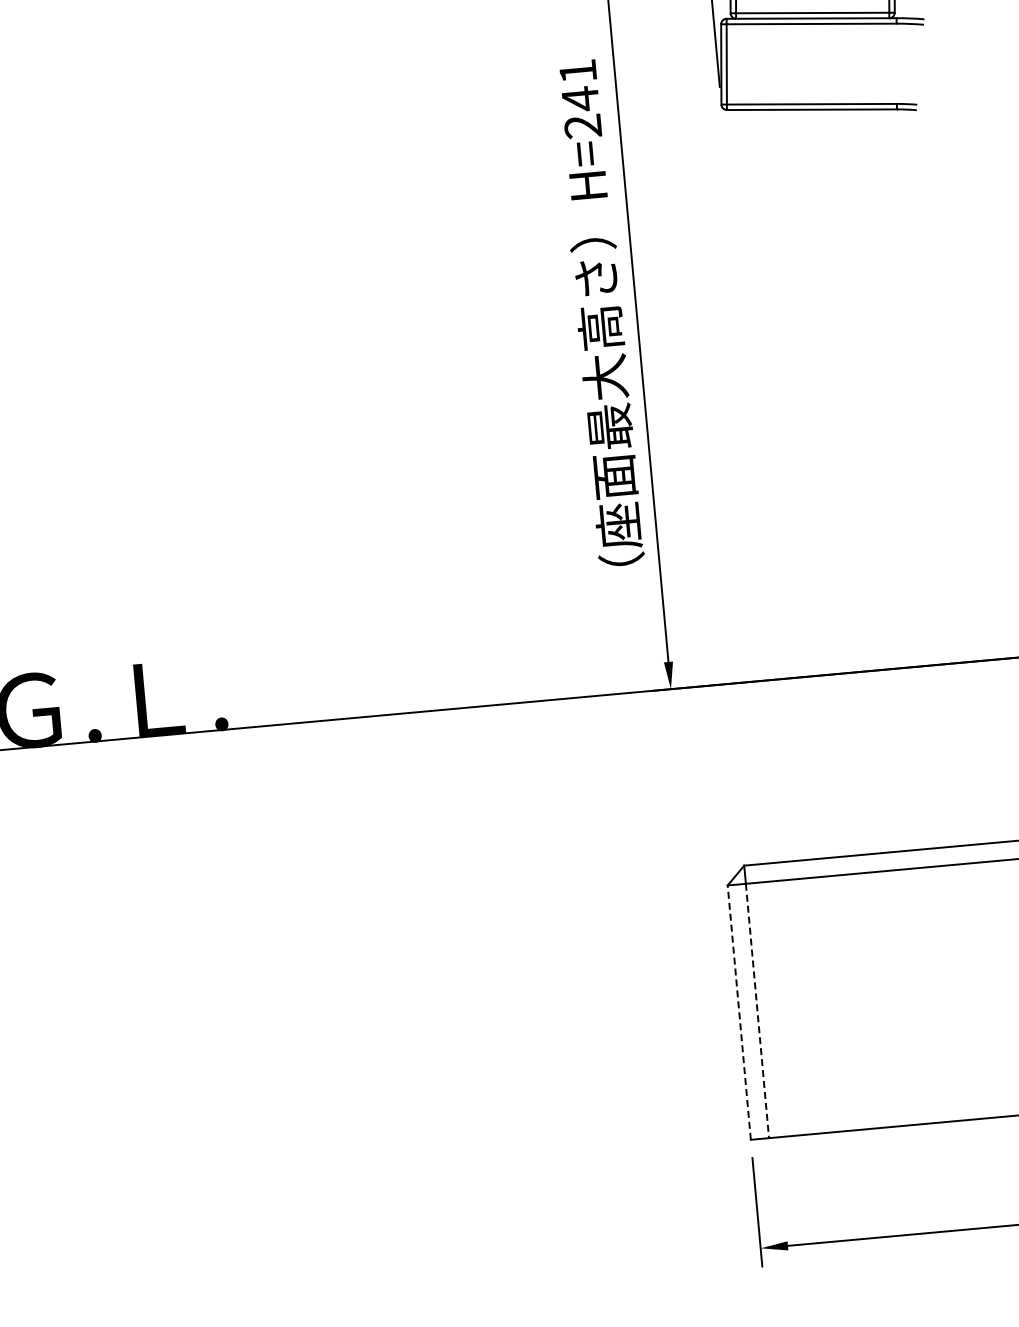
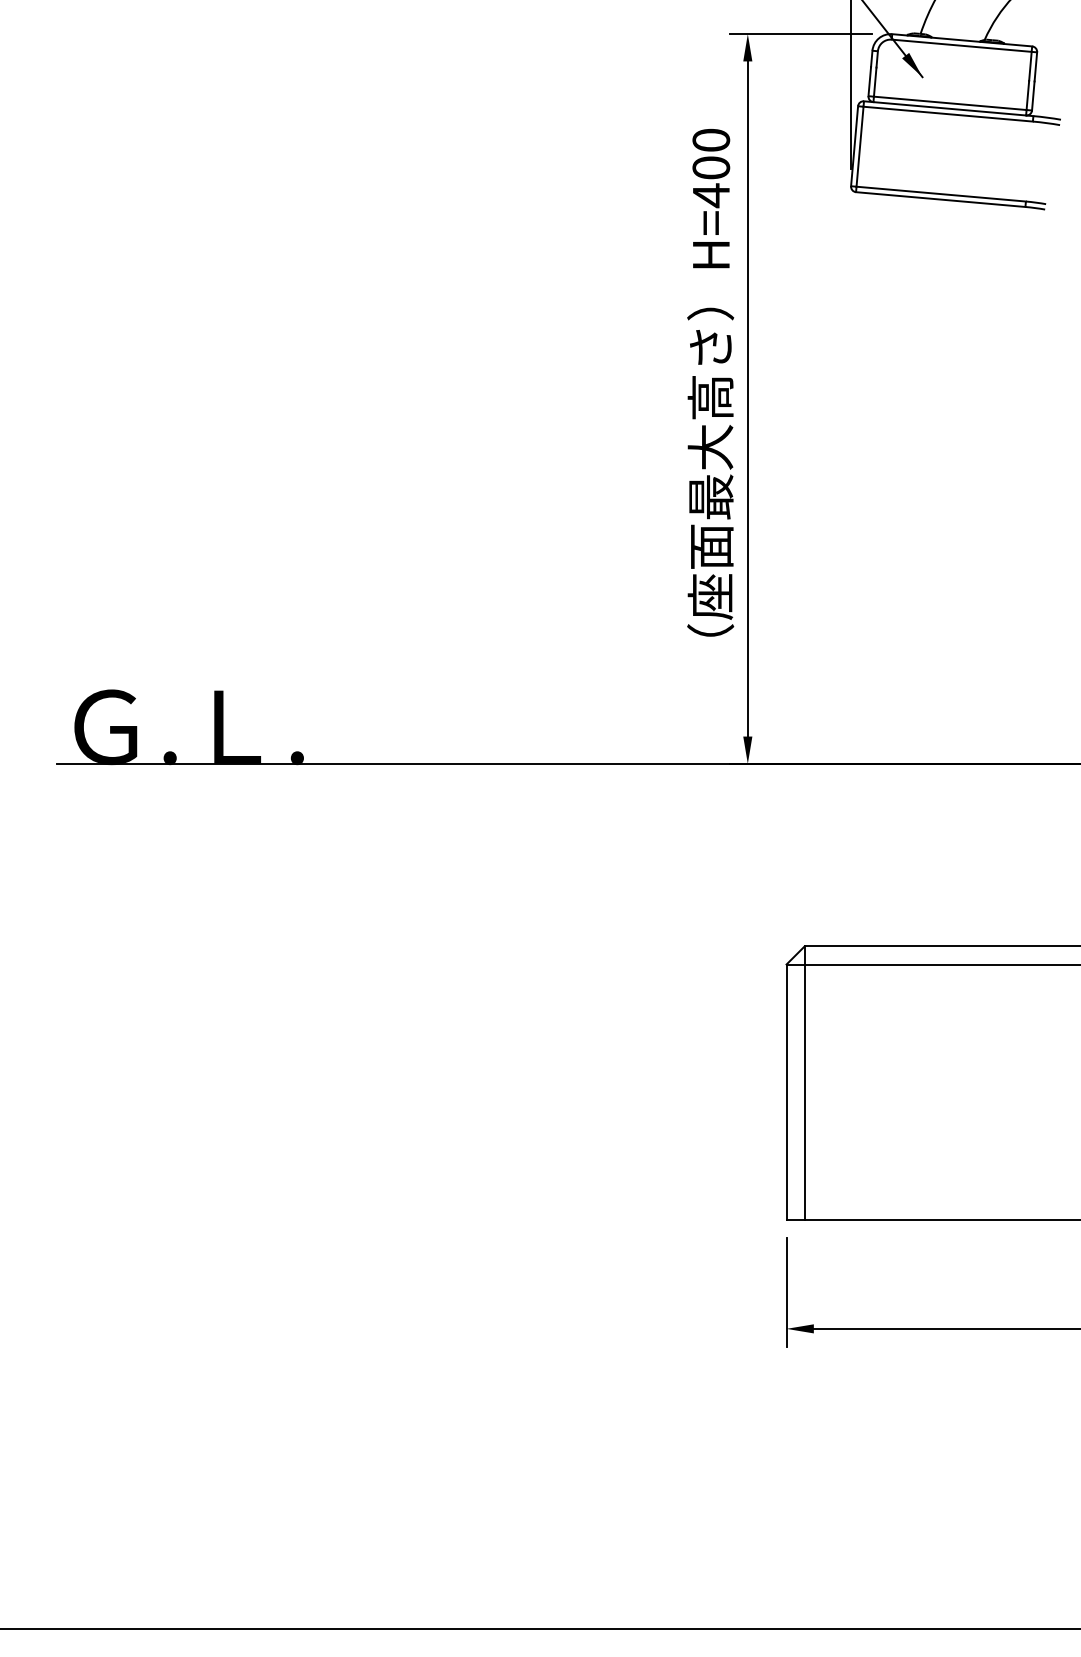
text: (580, 99) -> (711, 168), H=241 -> H=400
line: (757, 1011) -> (804, 1092), dashed -> solid
line: (739, 1012) -> (786, 1092), dashed -> solid

